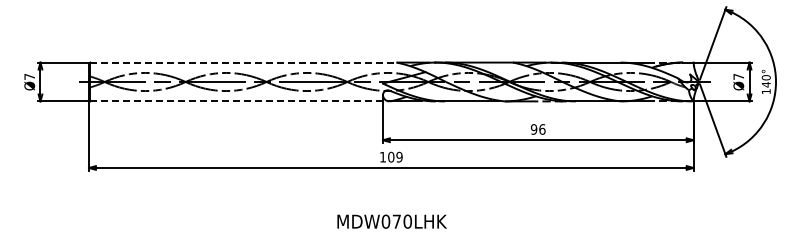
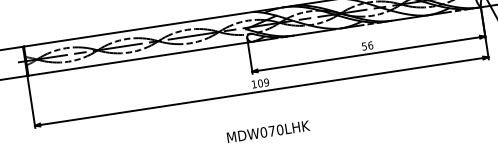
line: (243, 62) -> (138, 29), dashed -> solid
line: (240, 101) -> (141, 58), dashed -> solid
text: (533, 129) -> (364, 46), 96 -> 56

